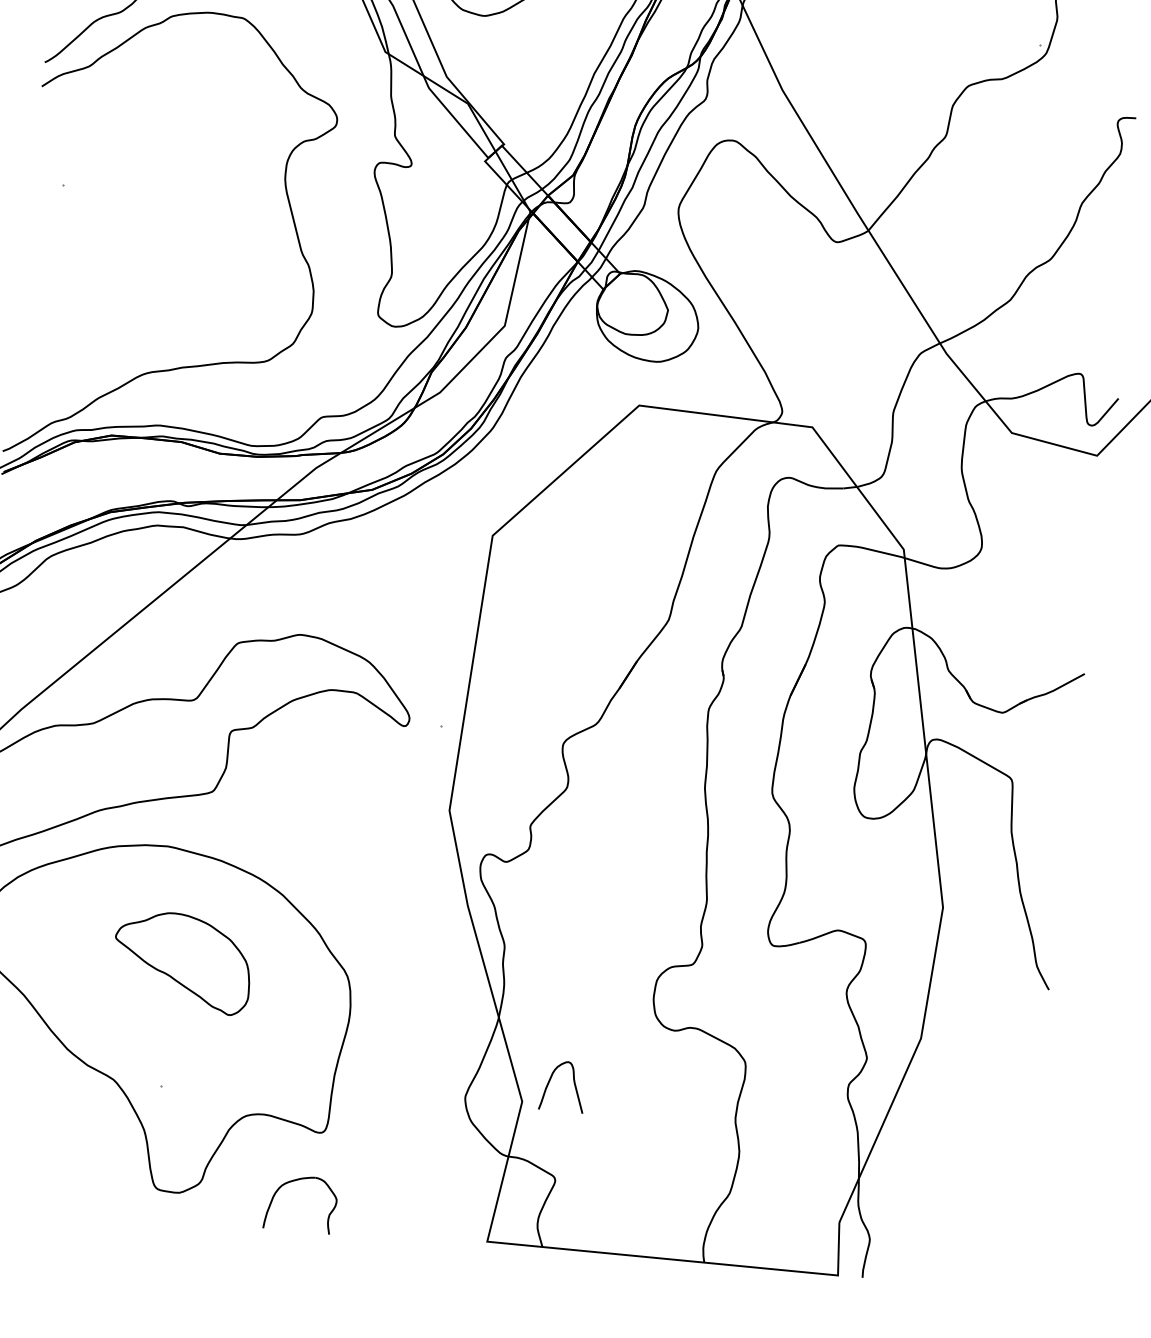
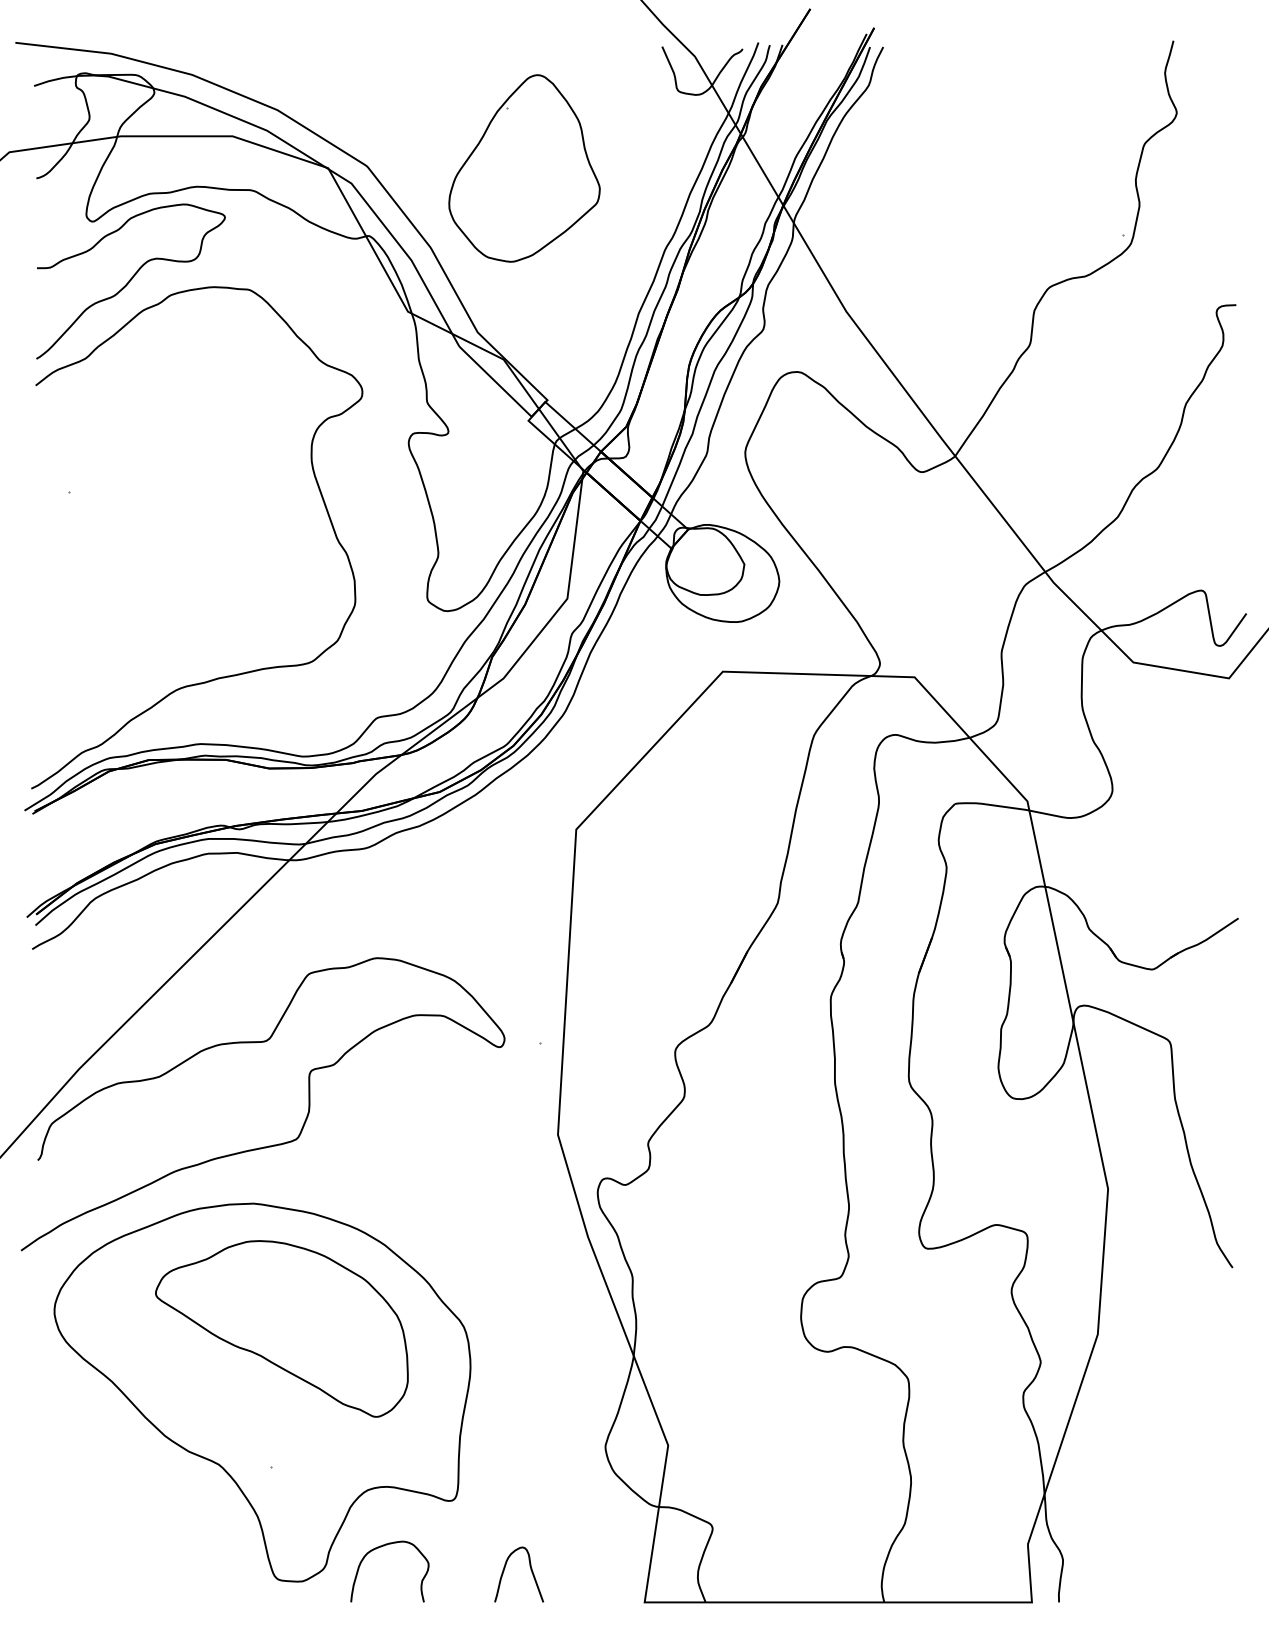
part: (182, 961) -> (281, 1328), size x1.67
curve: (573, 1082) -> (530, 1569), moved
part: (295, 1181) -> (381, 1547), moved

